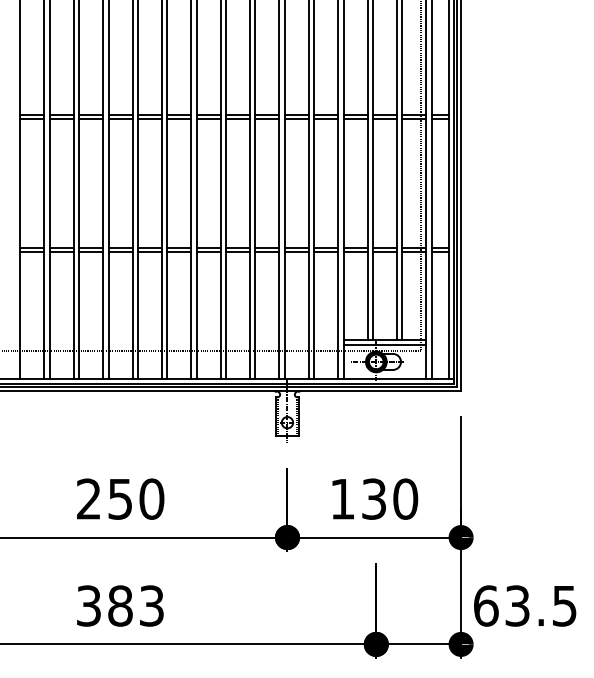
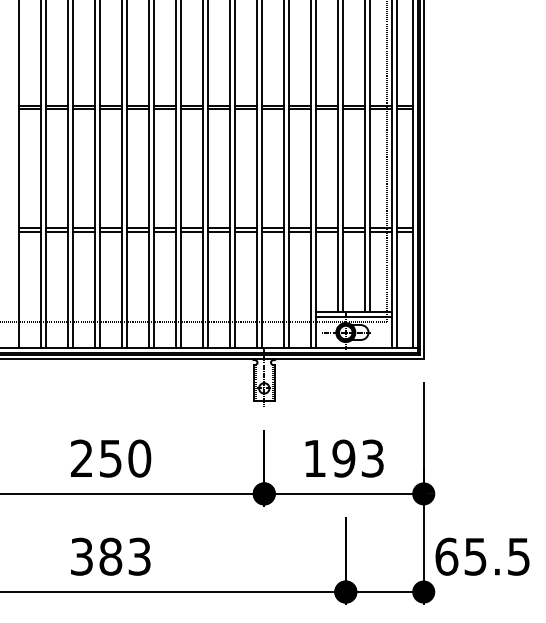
text: (390, 499) -> (358, 458), 130 -> 193
text: (517, 604) -> (475, 555), 63.5 -> 65.5

